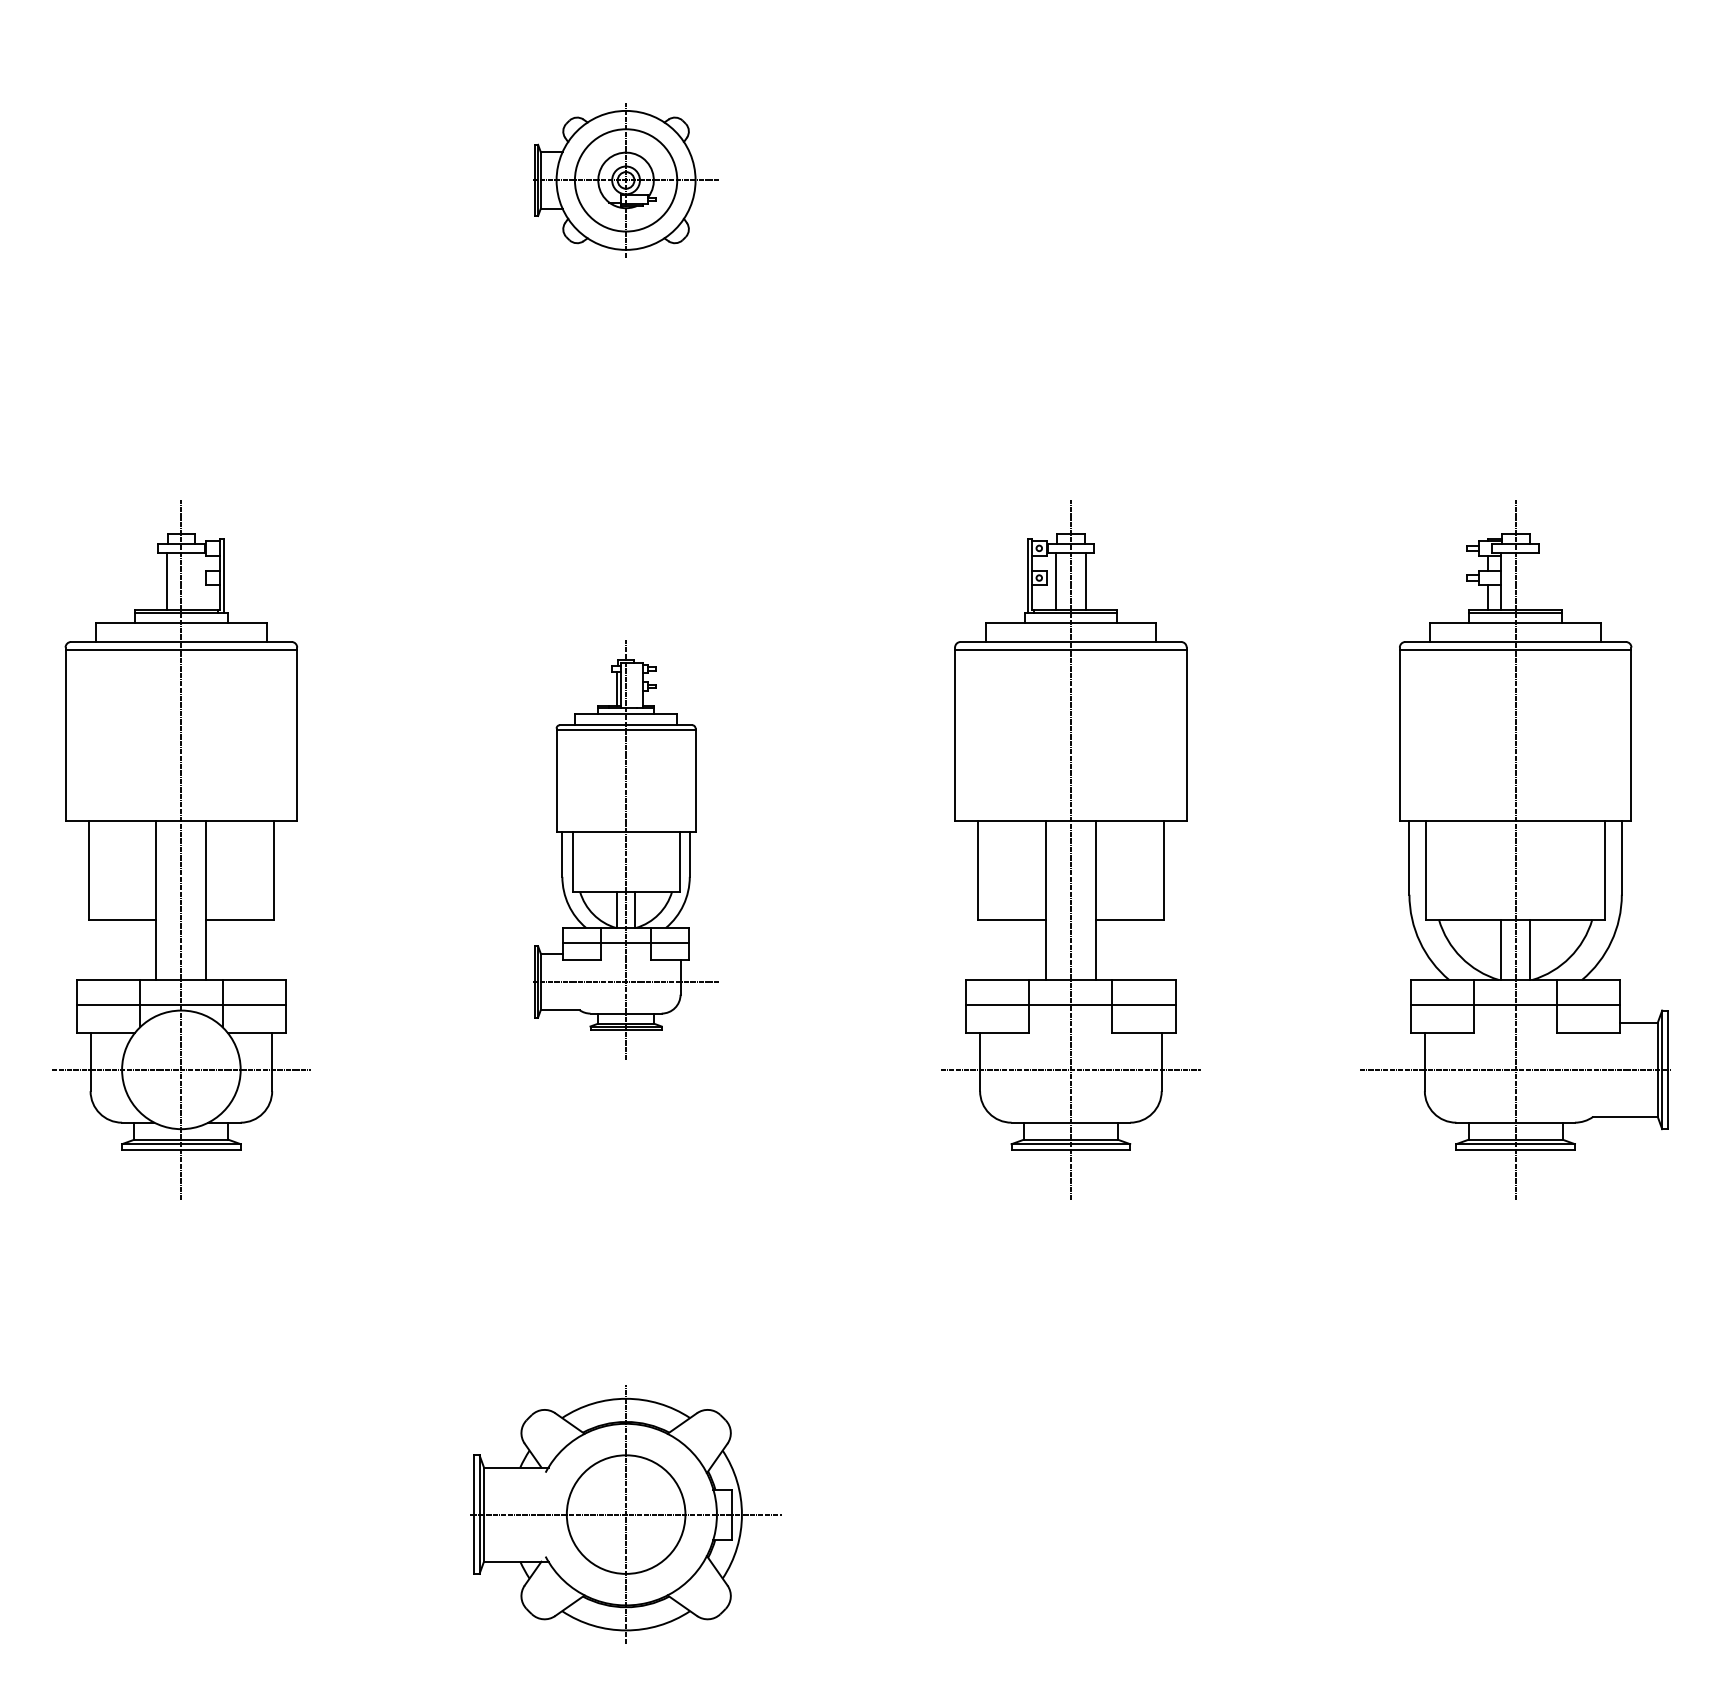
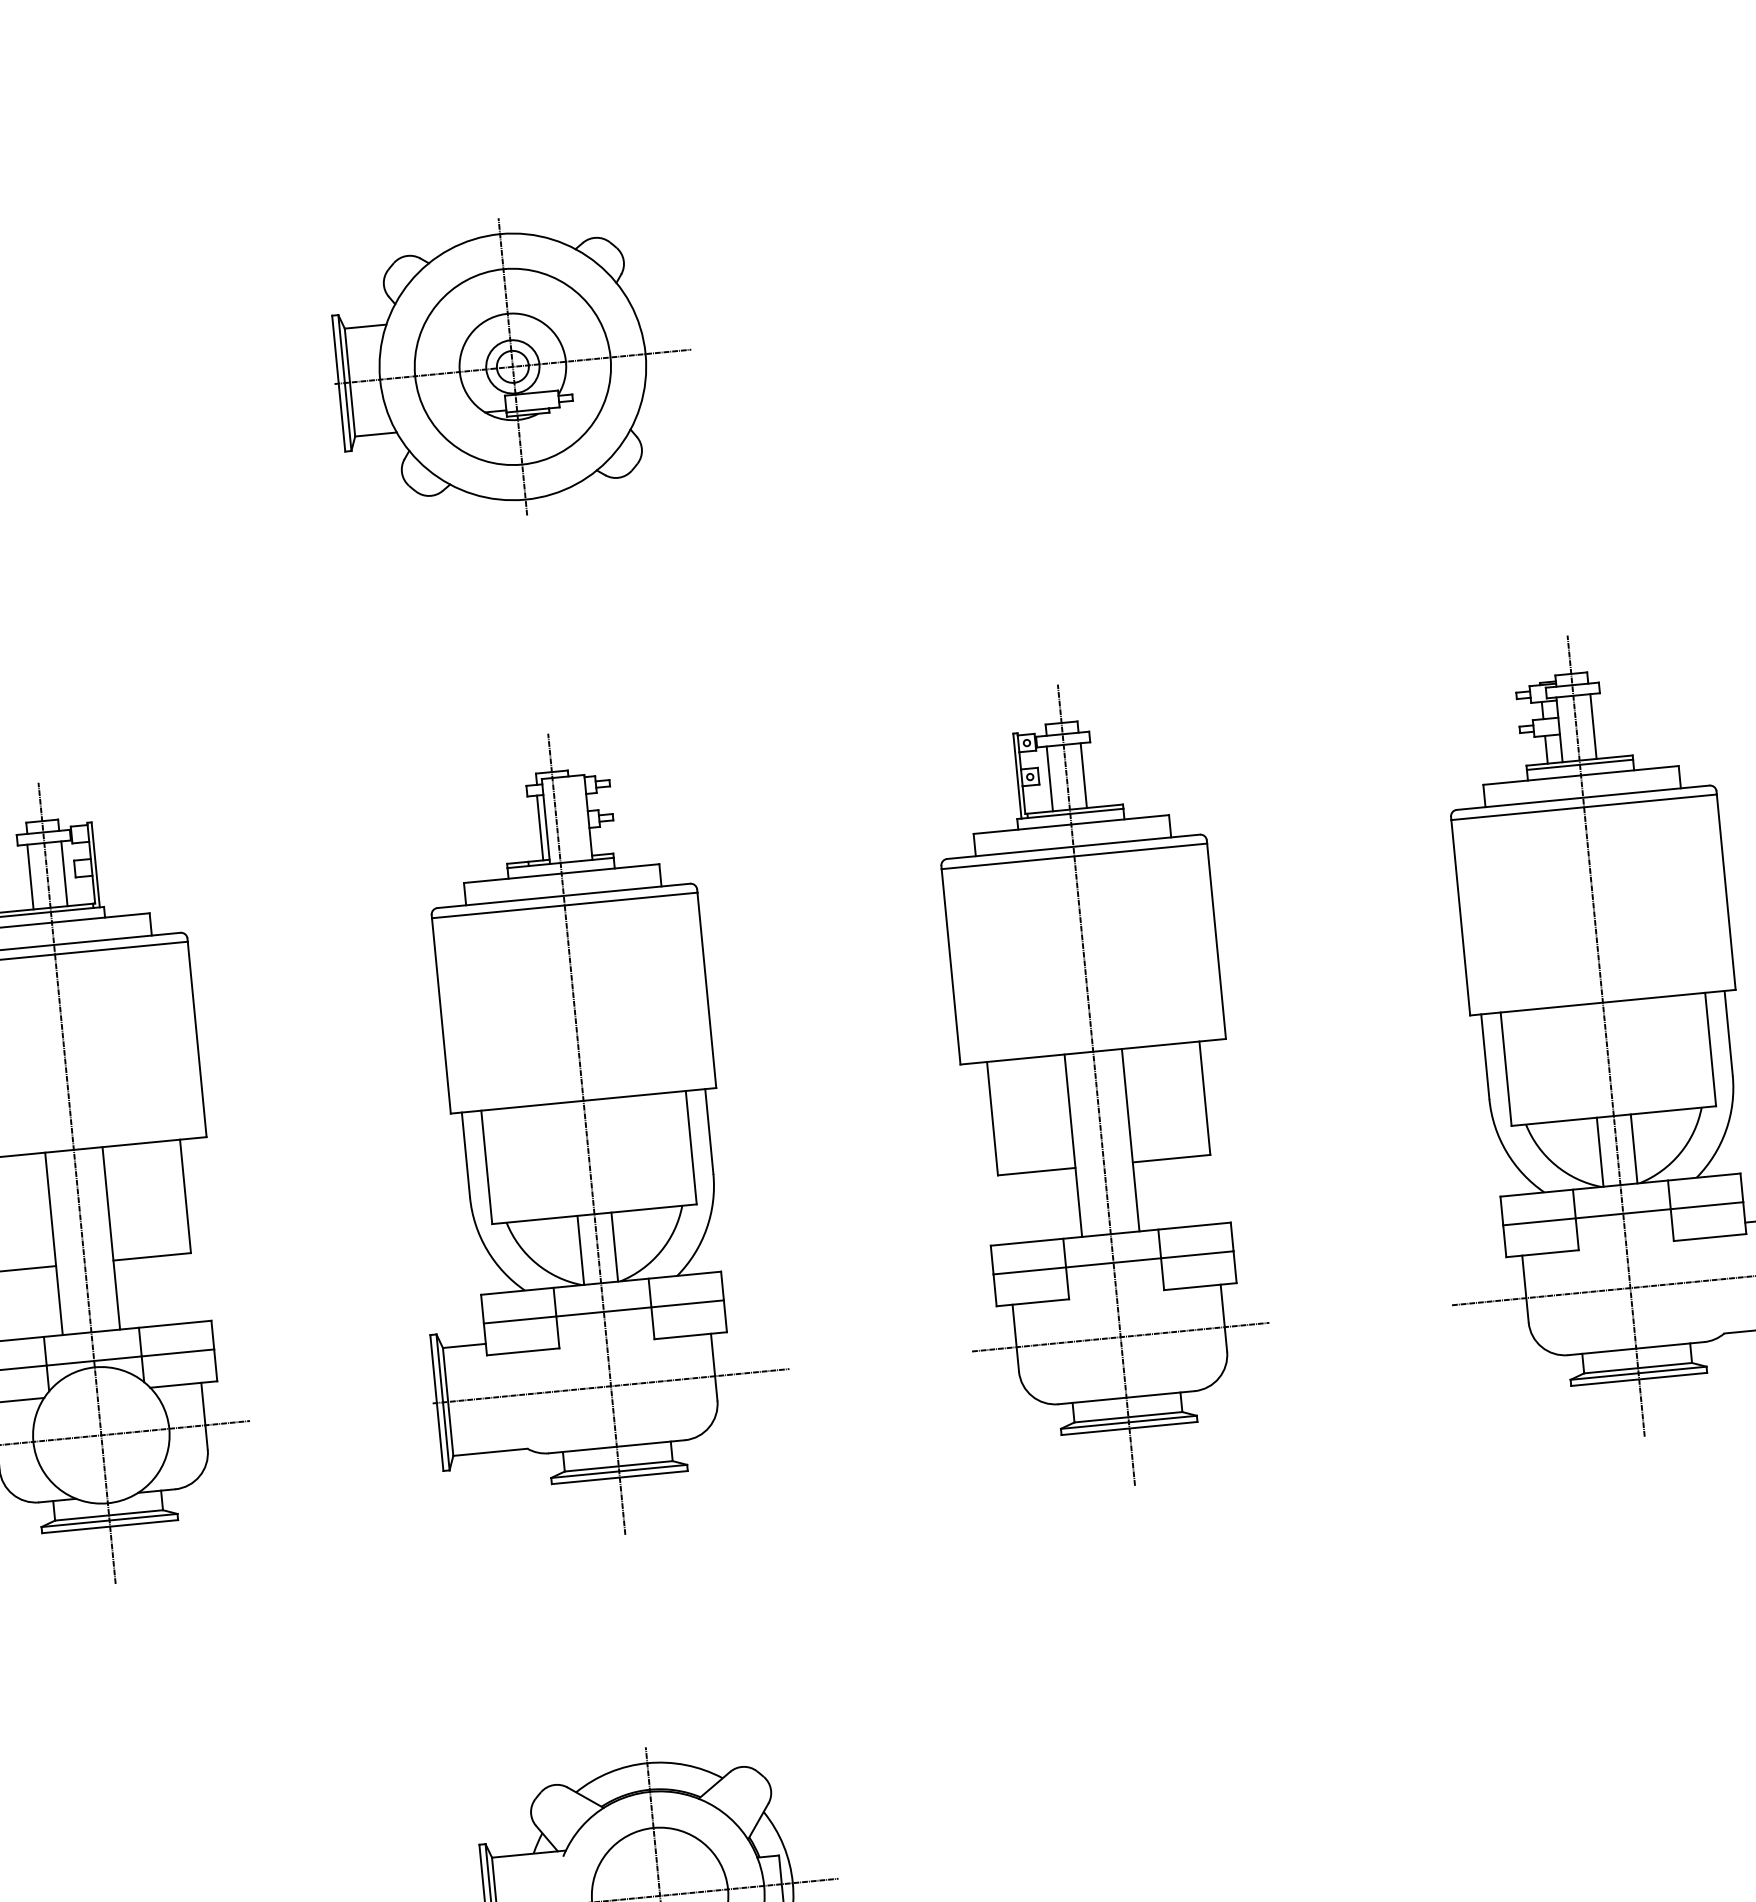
part: (625, 180) -> (512, 367), size x1.67
line: (196, 581) -> (64, 873), added
line: (1530, 581) -> (1593, 726), added
part: (625, 849) -> (585, 1133), size x1.67

